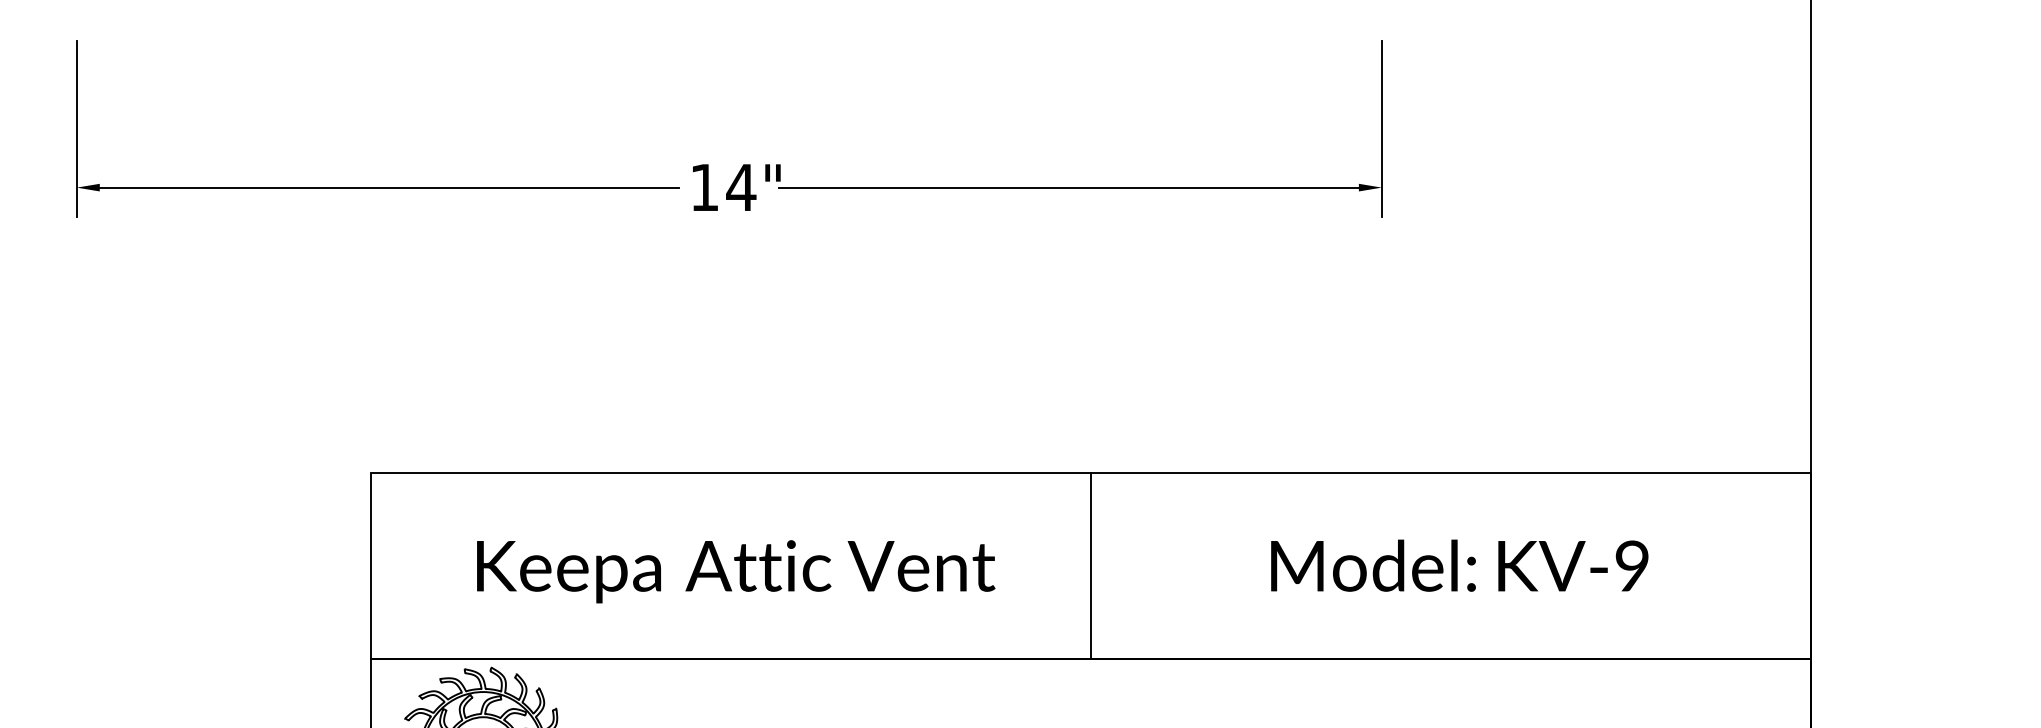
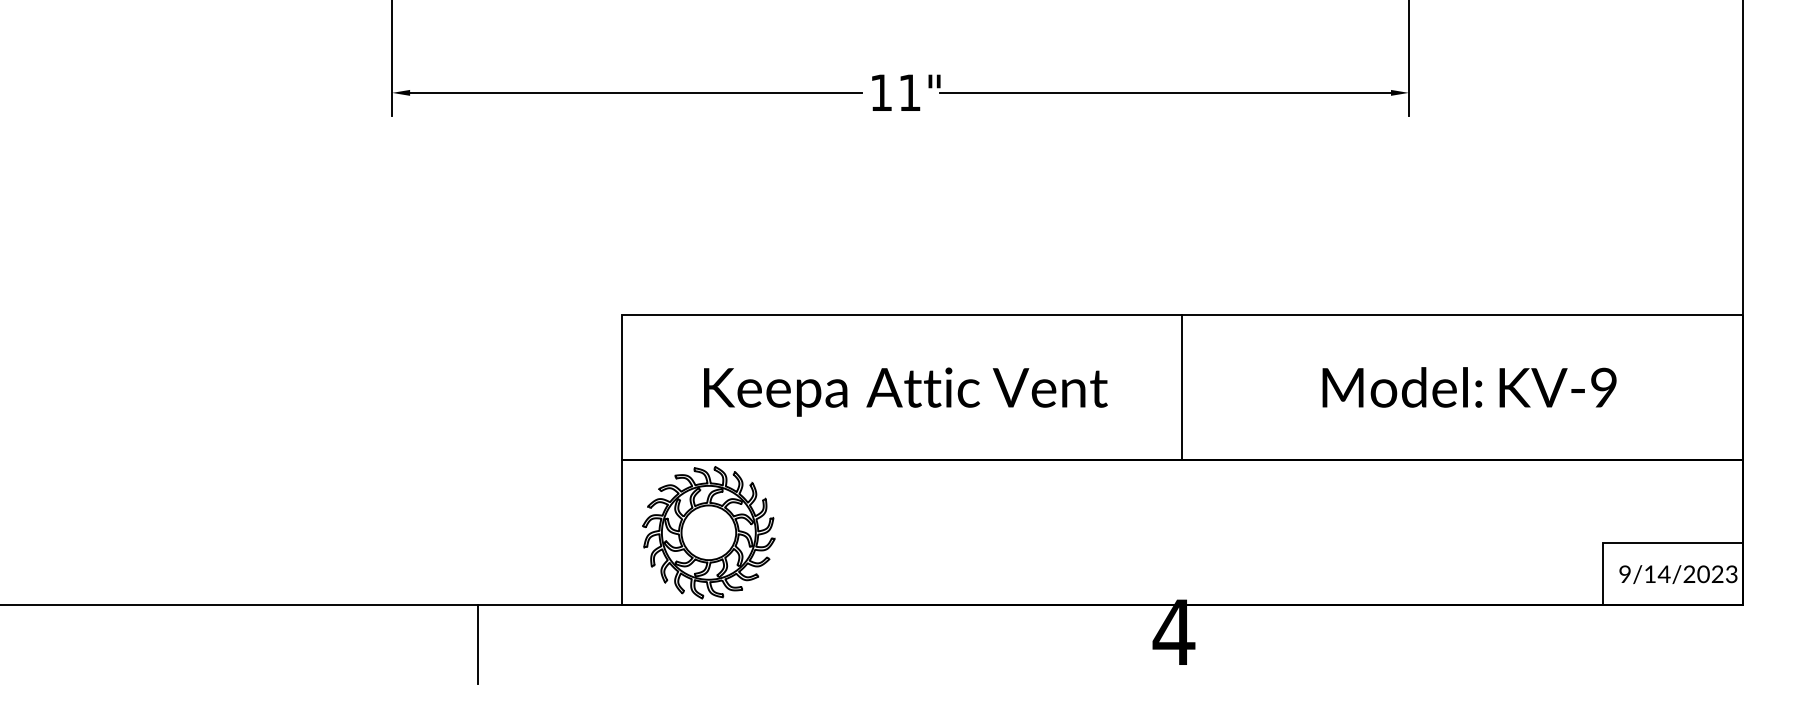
text: (740, 187) -> (909, 92), 14" -> 11"

